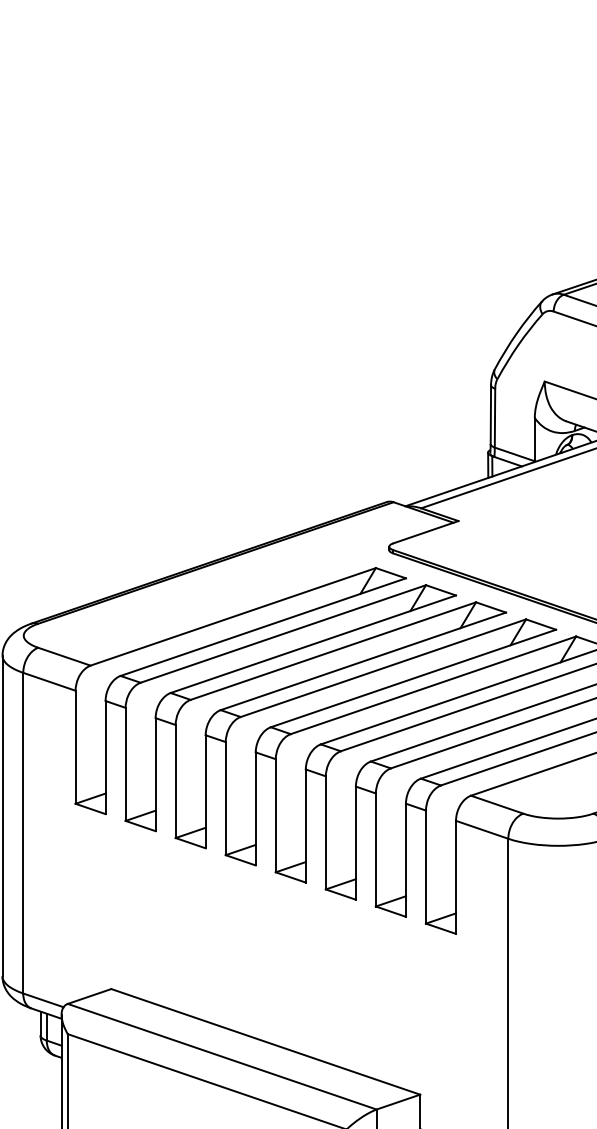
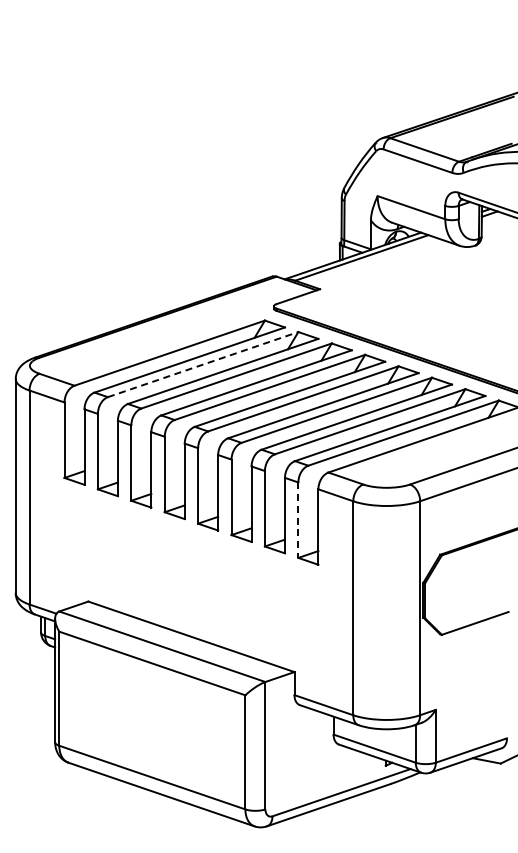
line: (283, 633) -> (203, 364), solid -> dashed
line: (426, 867) -> (298, 520), solid -> dashed

